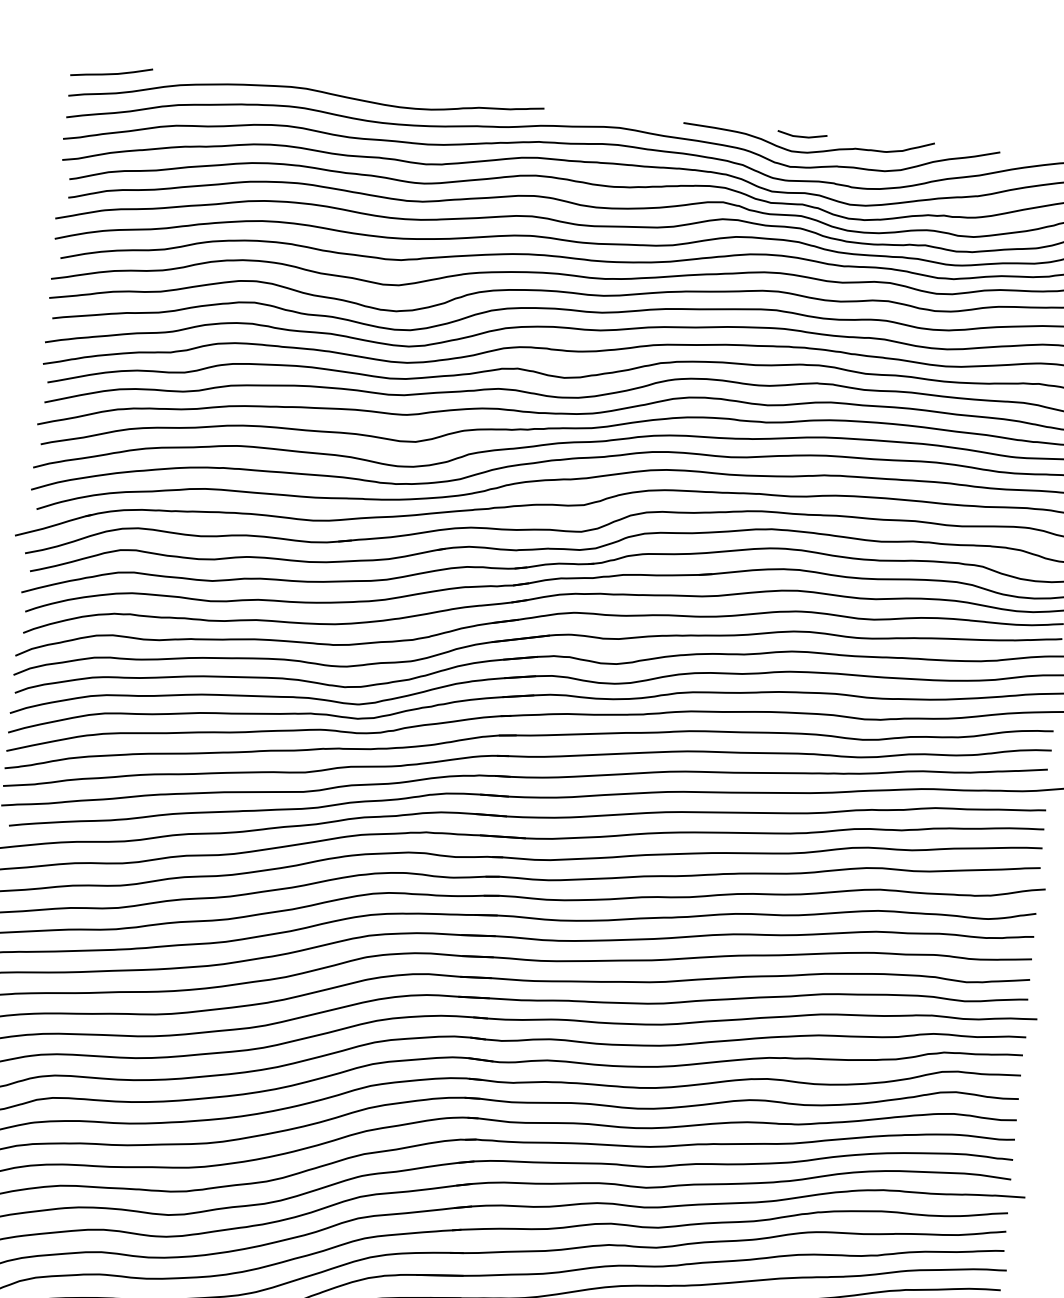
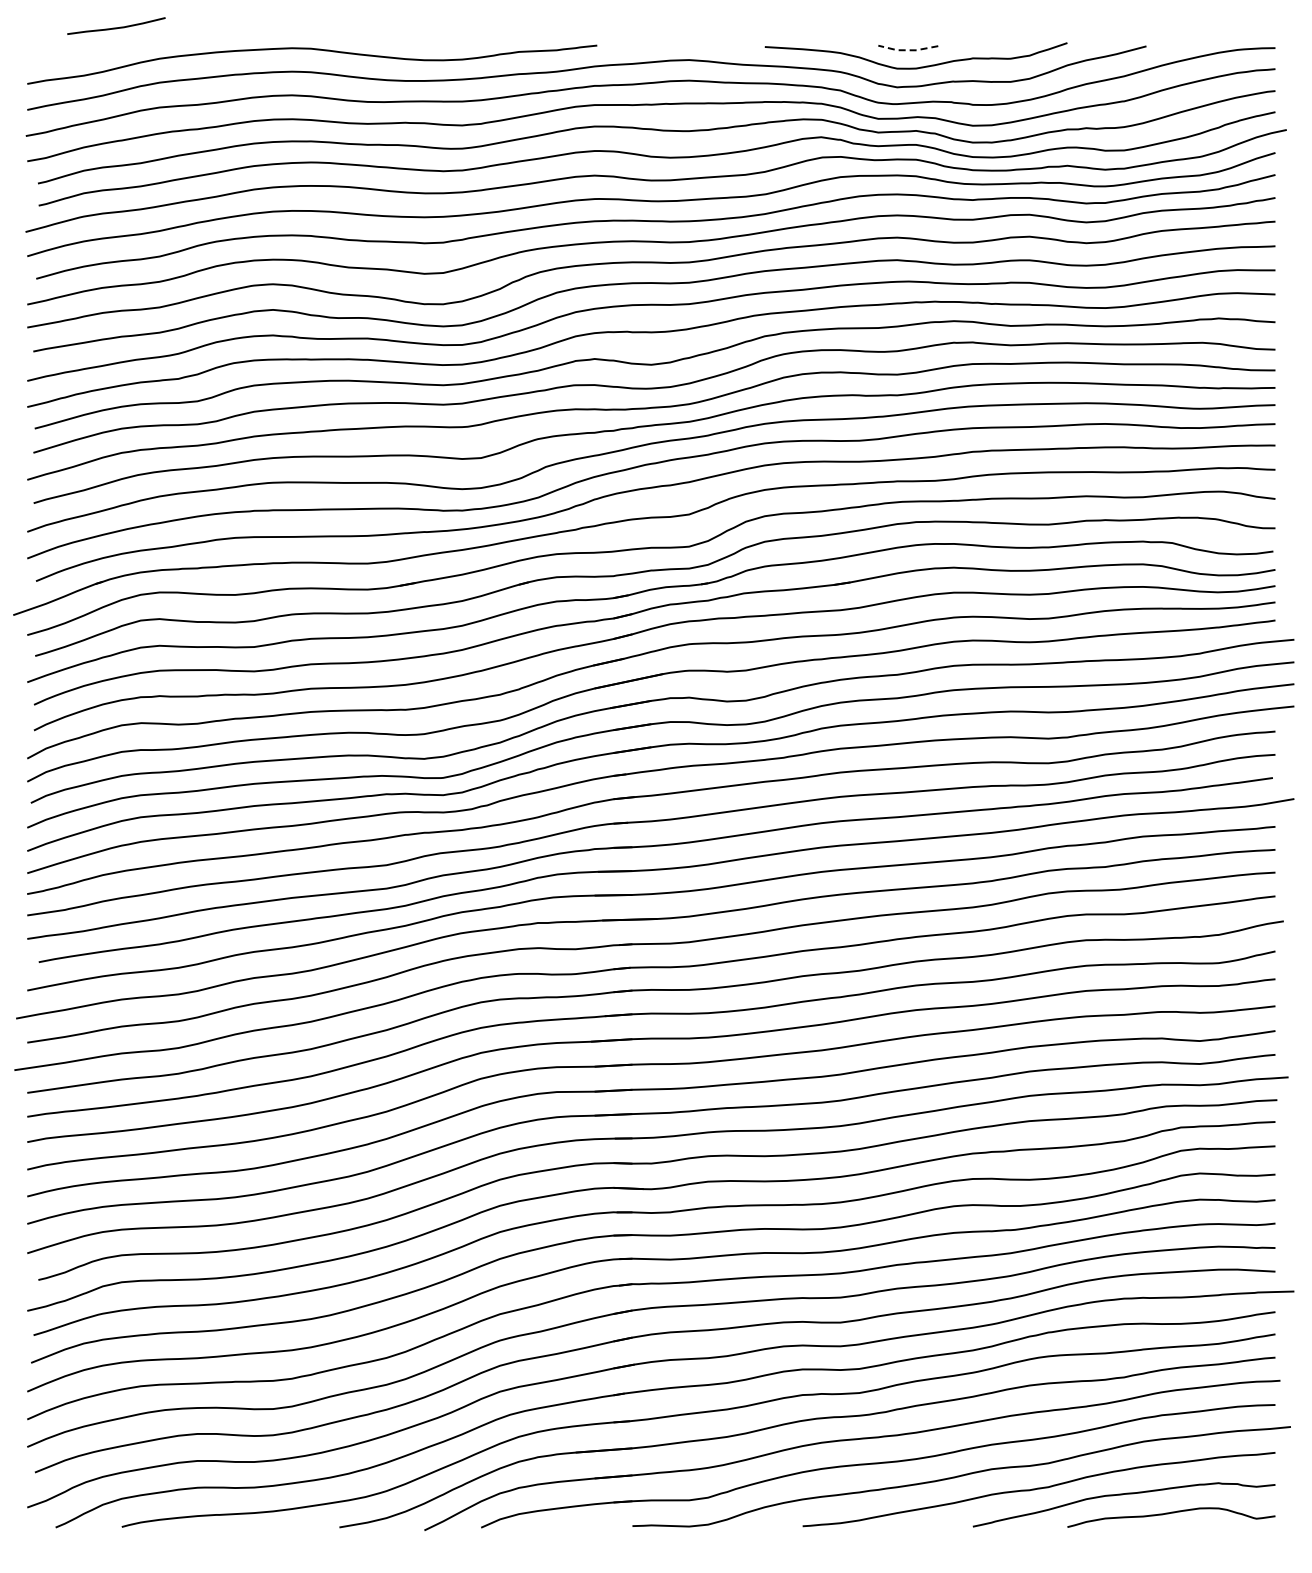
curve: (111, 73) -> (116, 27), moved
line: (802, 137) -> (908, 50), solid -> dashed

